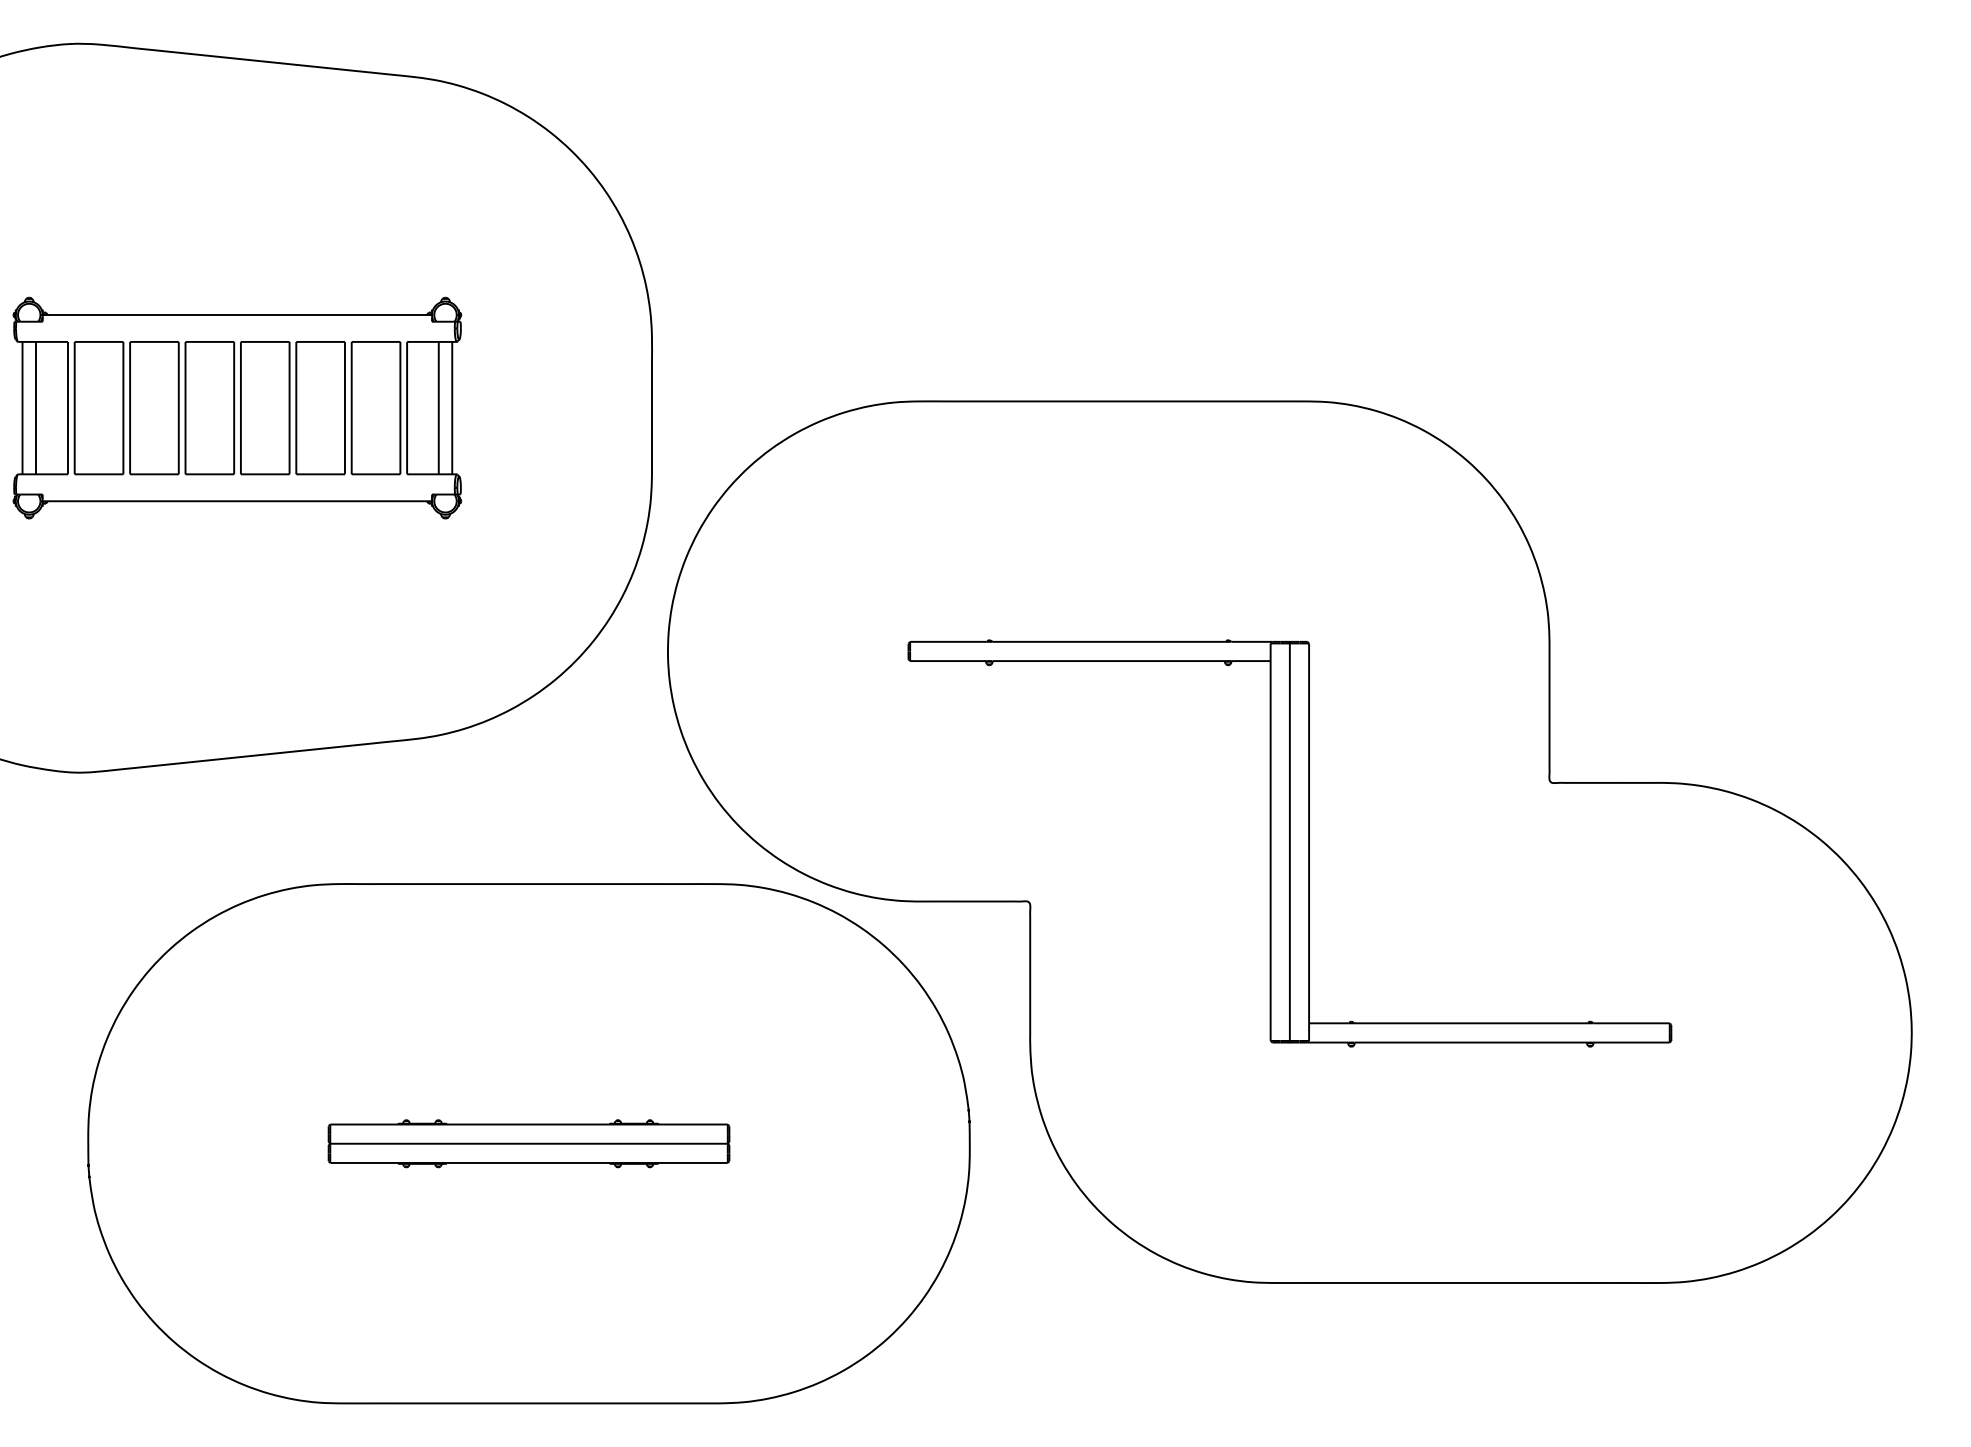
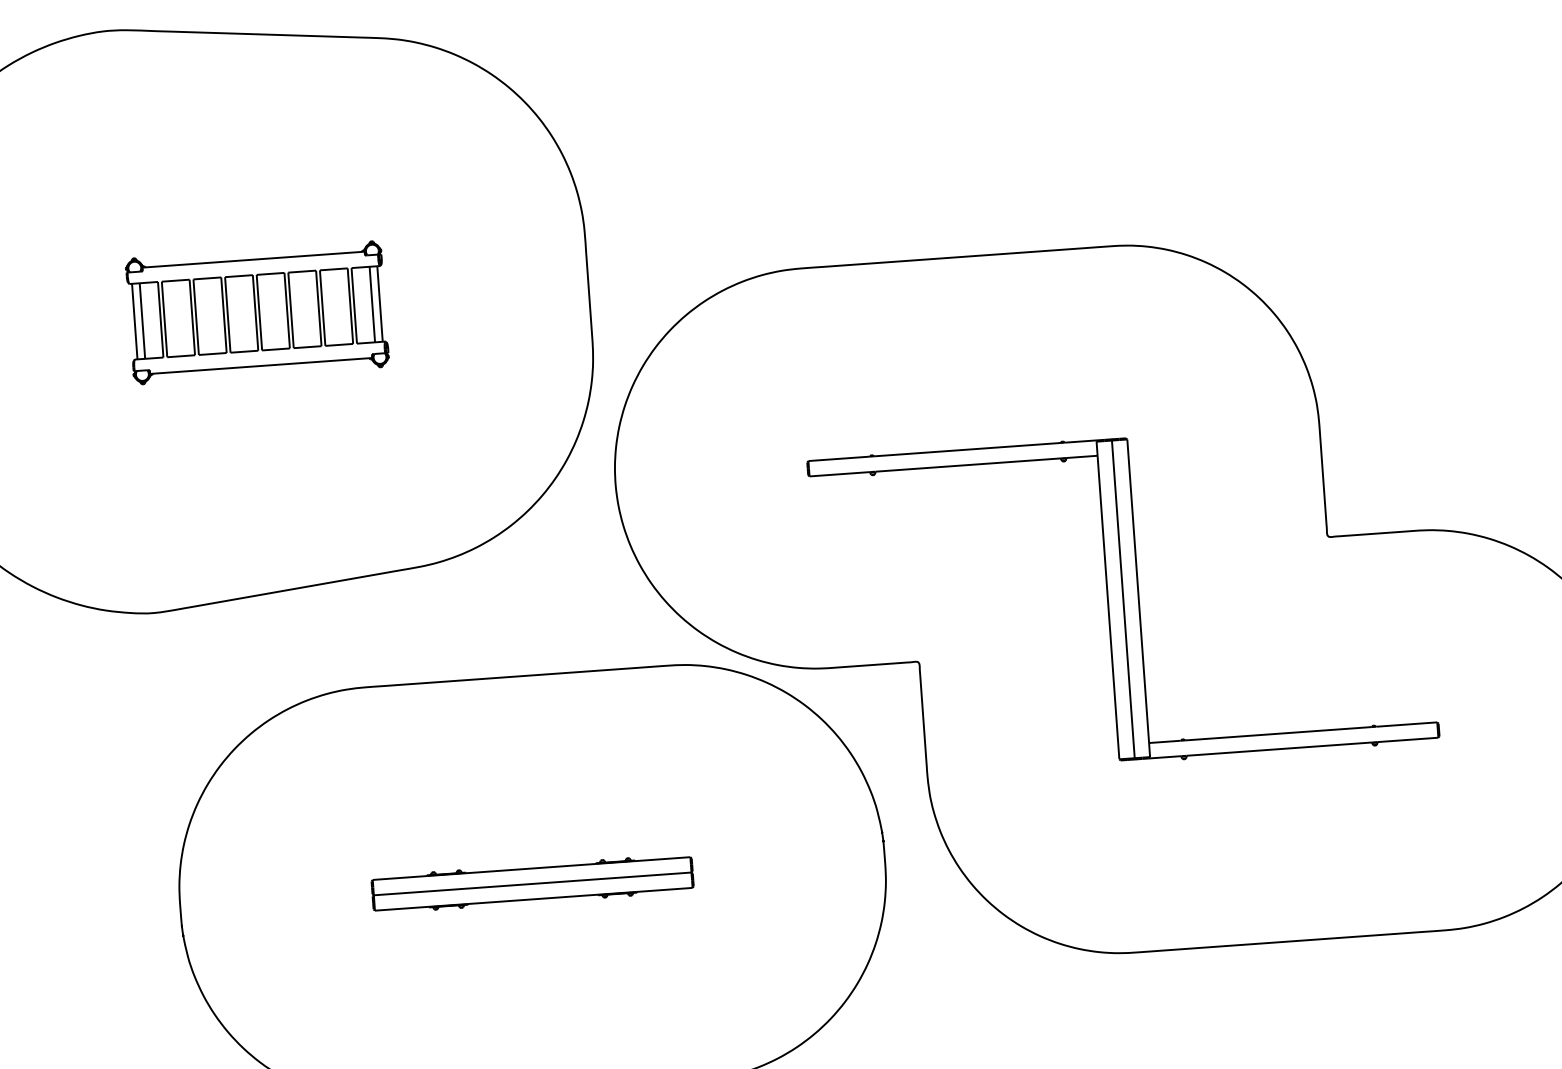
part: (236, 407) -> (256, 312), size x0.71

